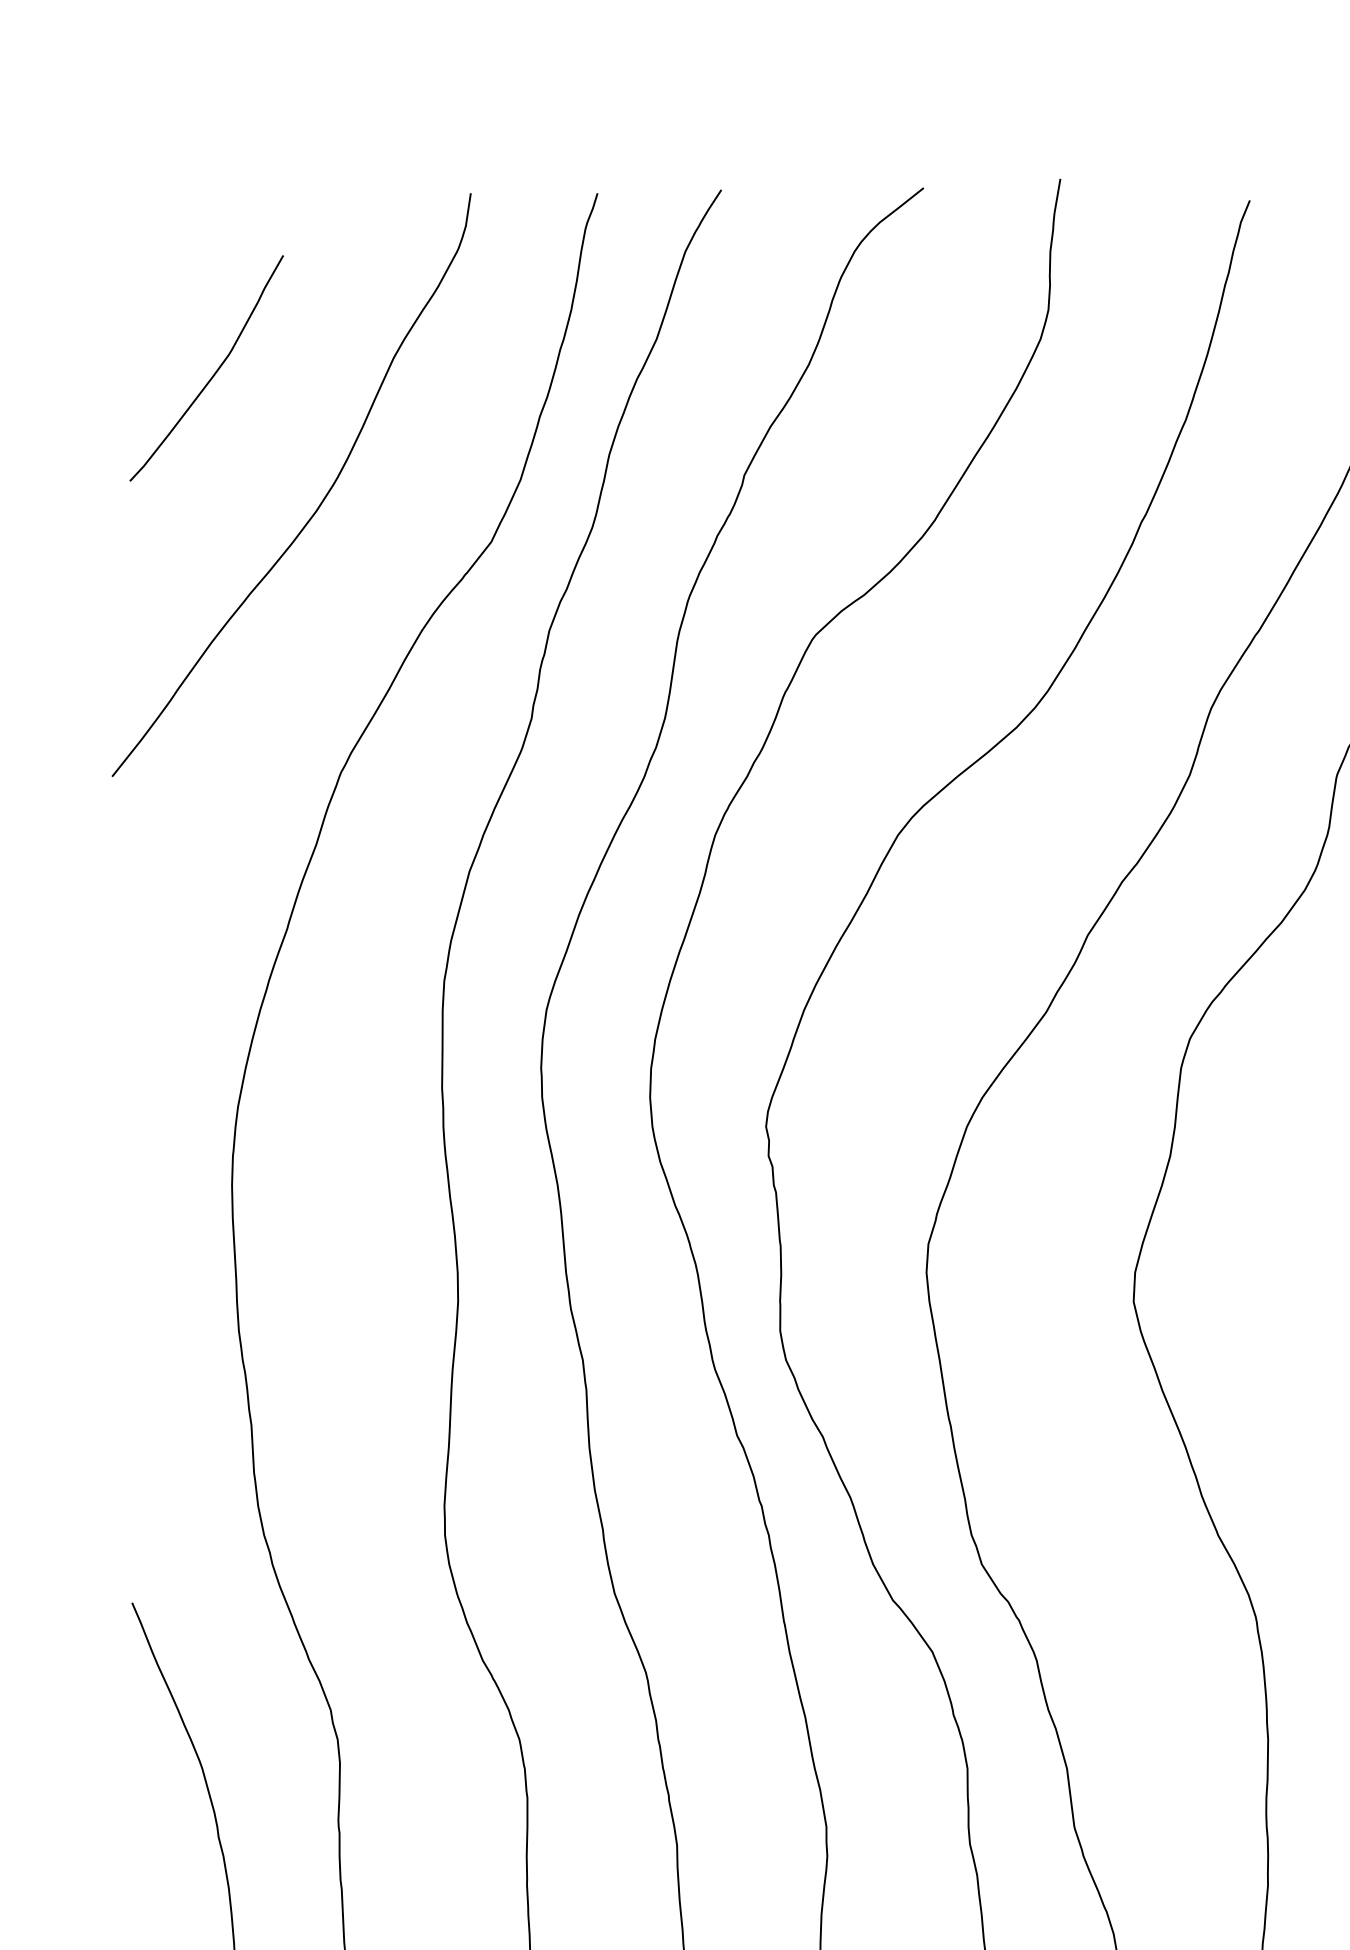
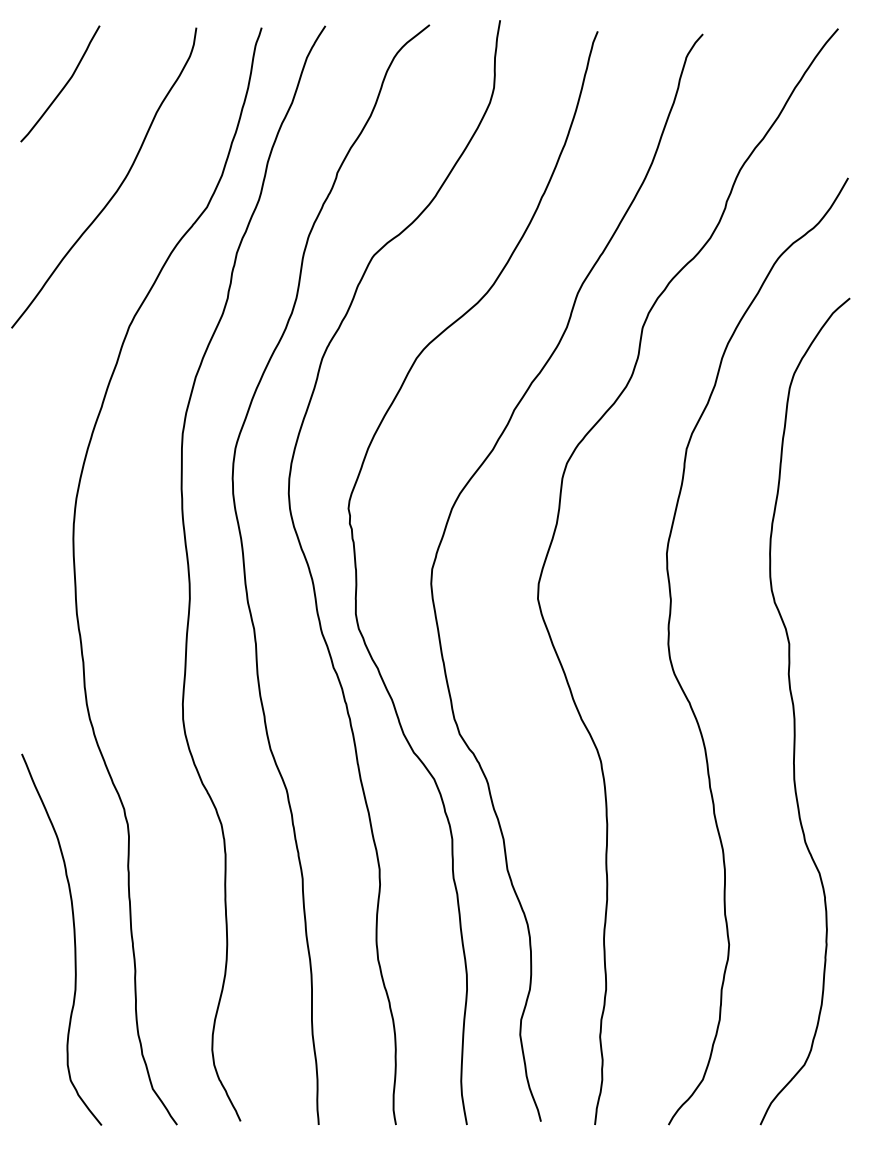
curve: (212, 373) -> (63, 86), moved

